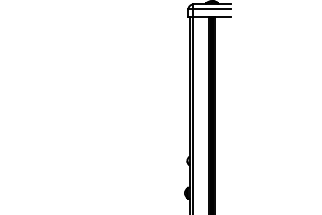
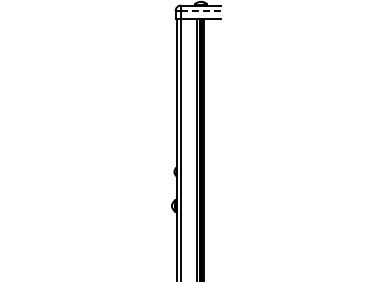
line: (211, 9) -> (200, 10), solid -> dashed

